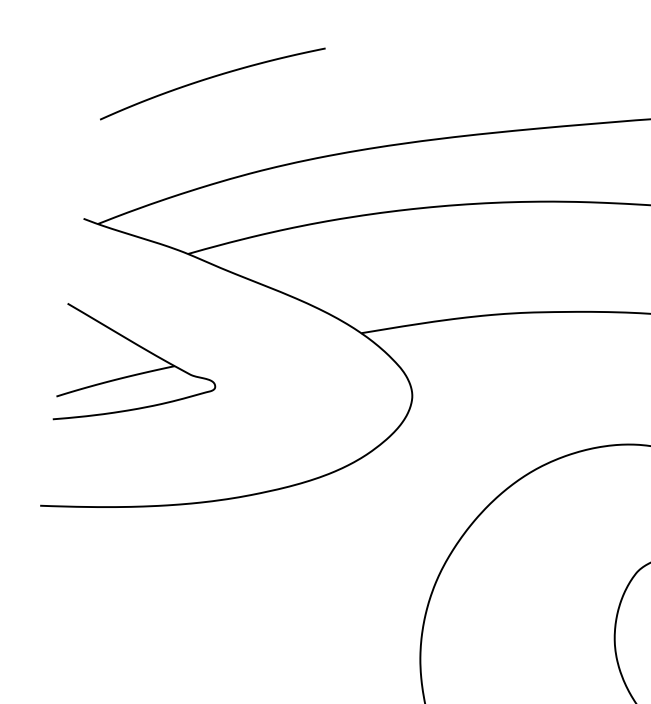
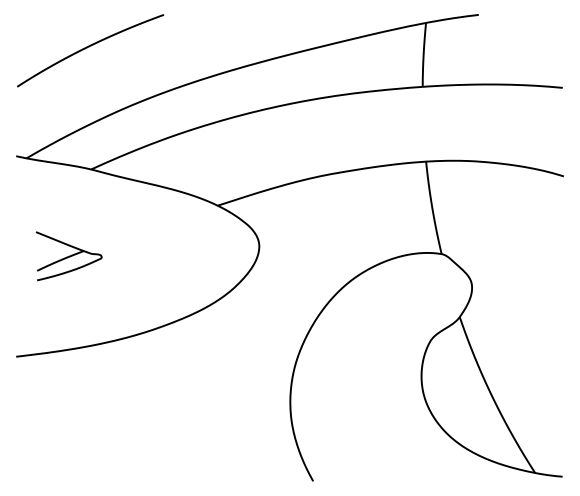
part: (136, 373) -> (68, 256), size x0.6

